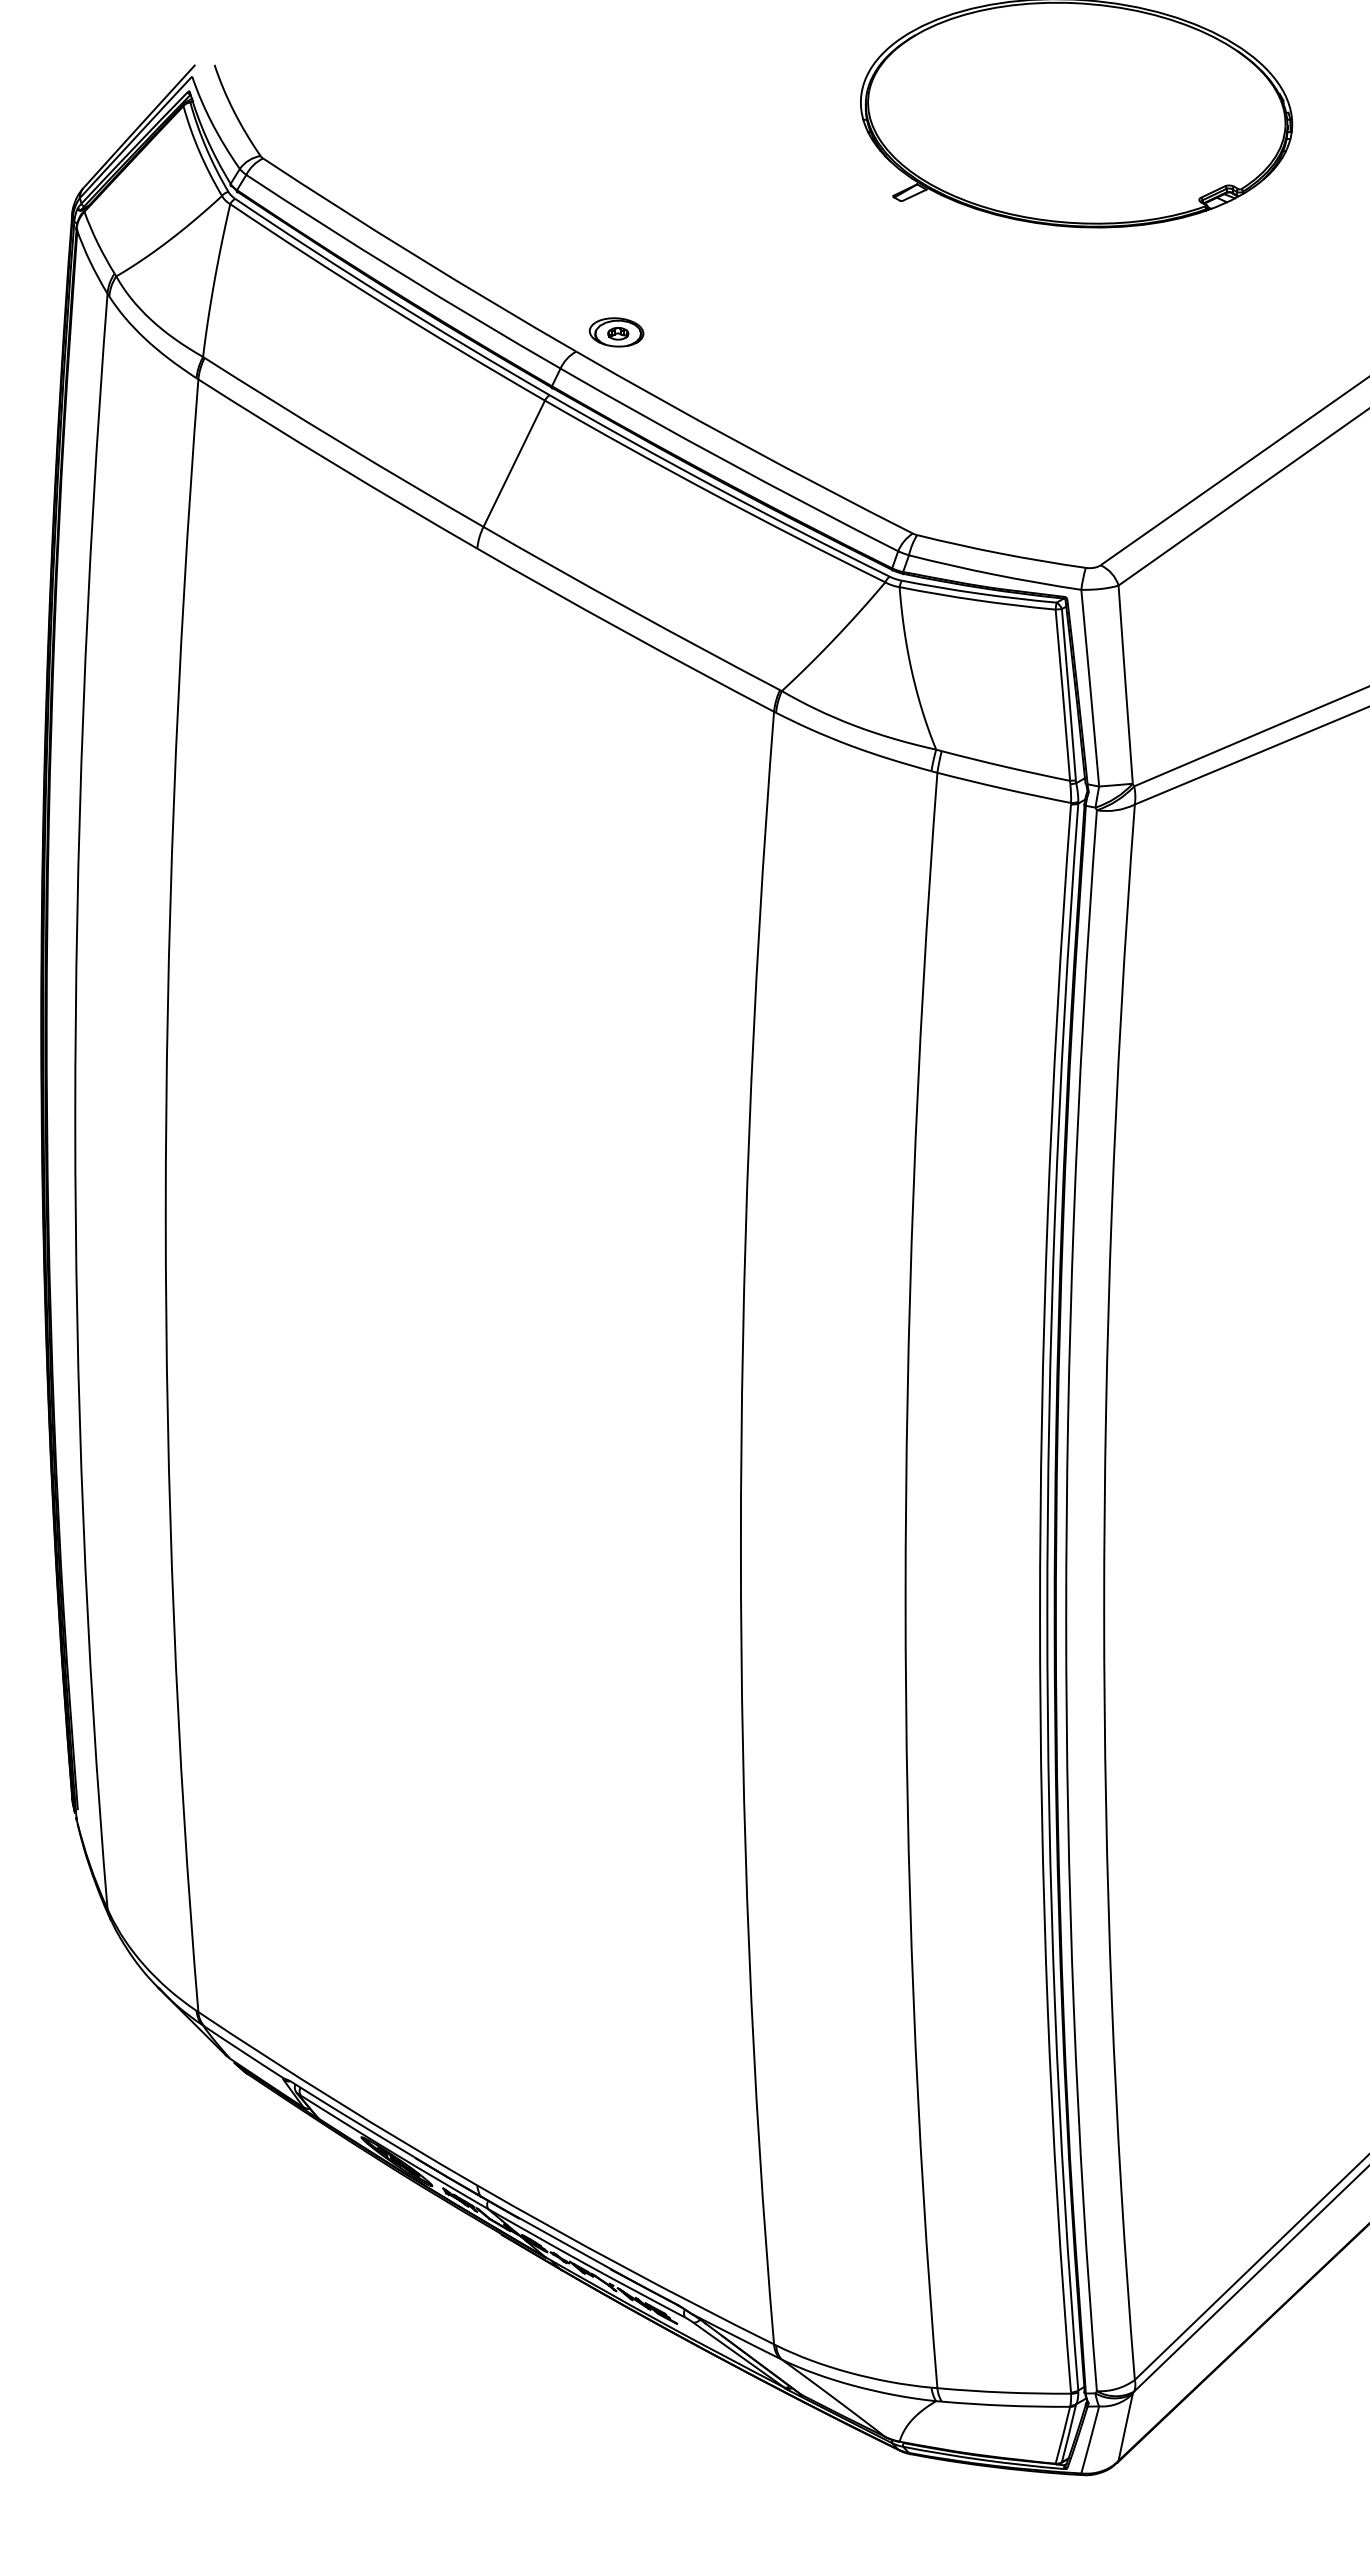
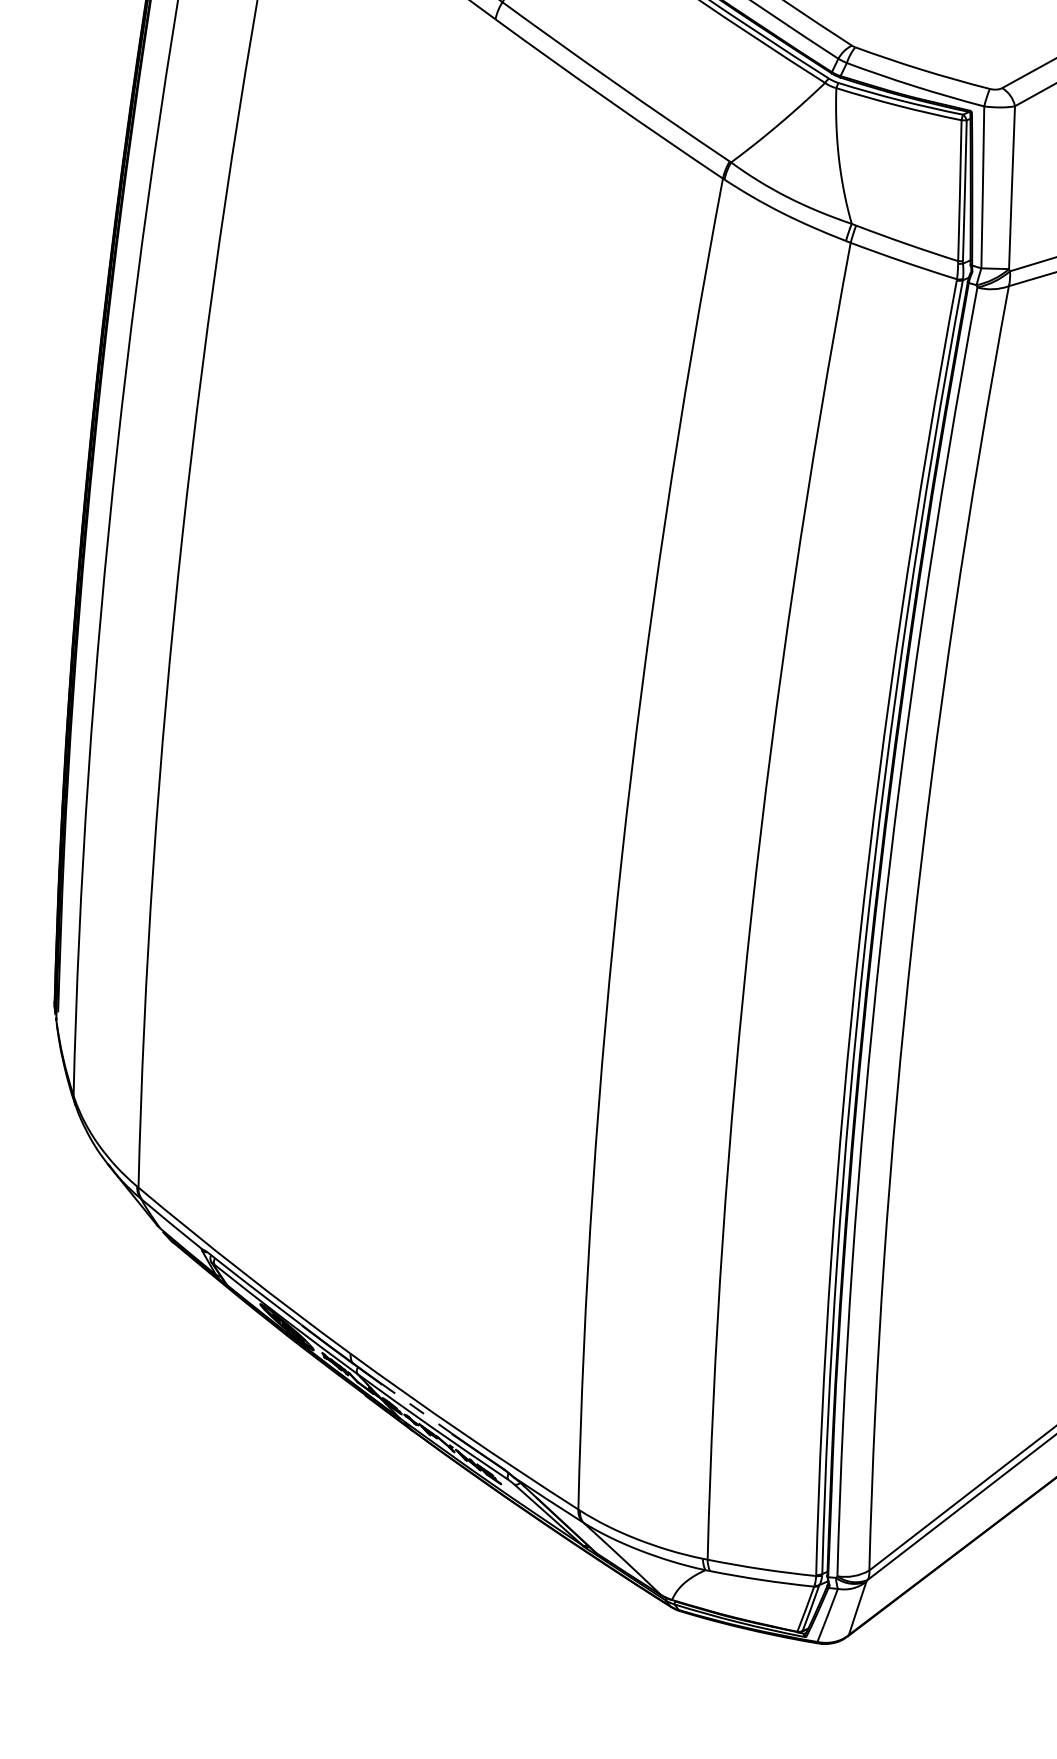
line: (564, 2242) -> (416, 1407), solid -> dashed

